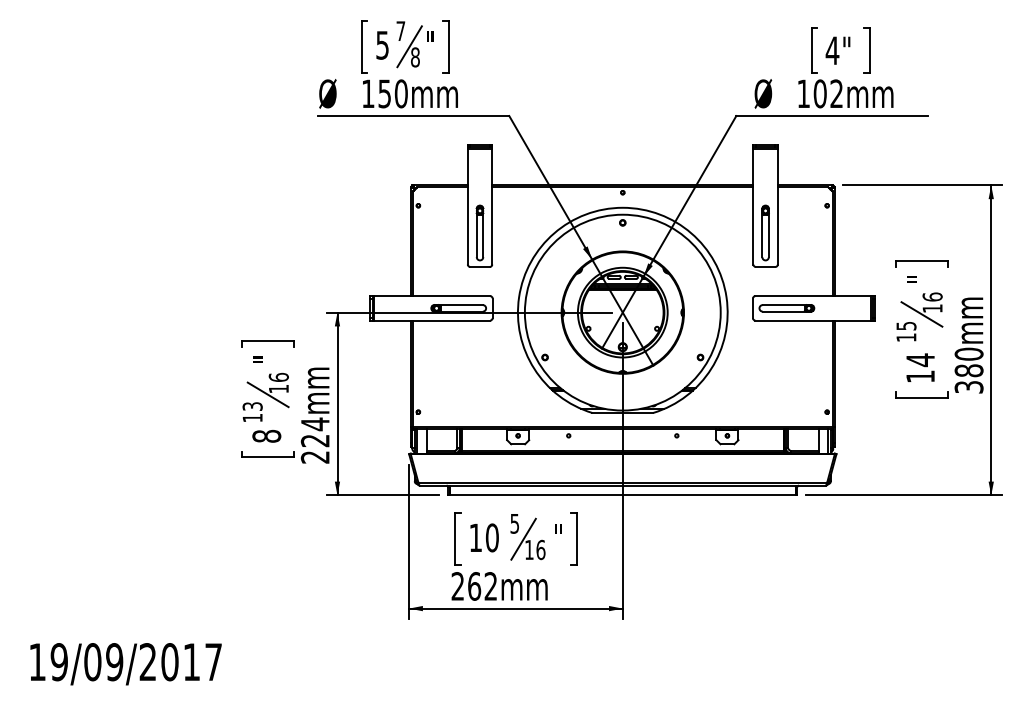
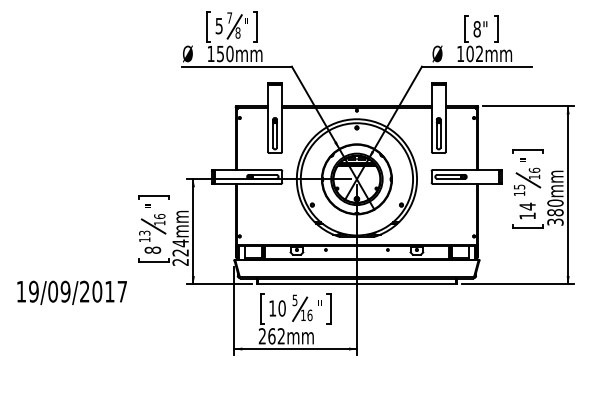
text: (833, 51) -> (477, 29), 4" -> 8"
text: (124, 663) -> (71, 292), moved

